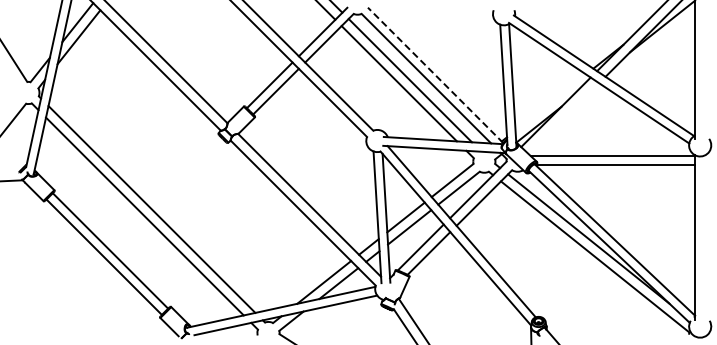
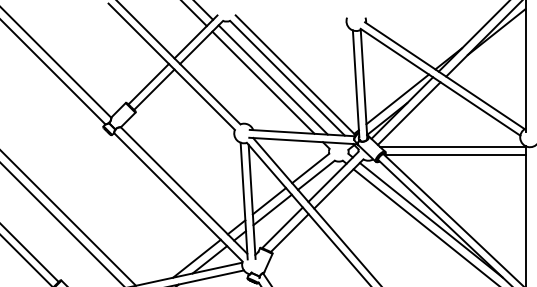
line: (435, 75) -> (295, 75), dashed -> solid
line: (550, 102) -> (397, 99), added
line: (563, 118) -> (408, 113), added

